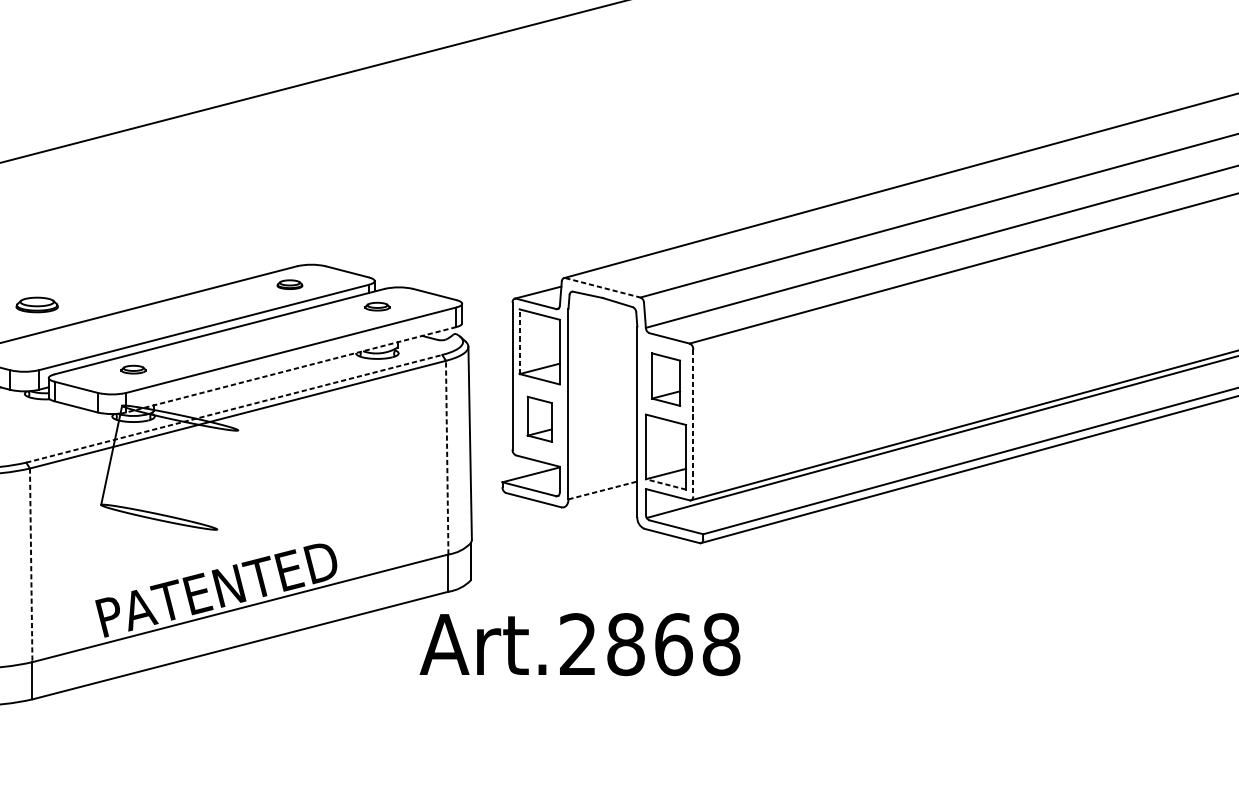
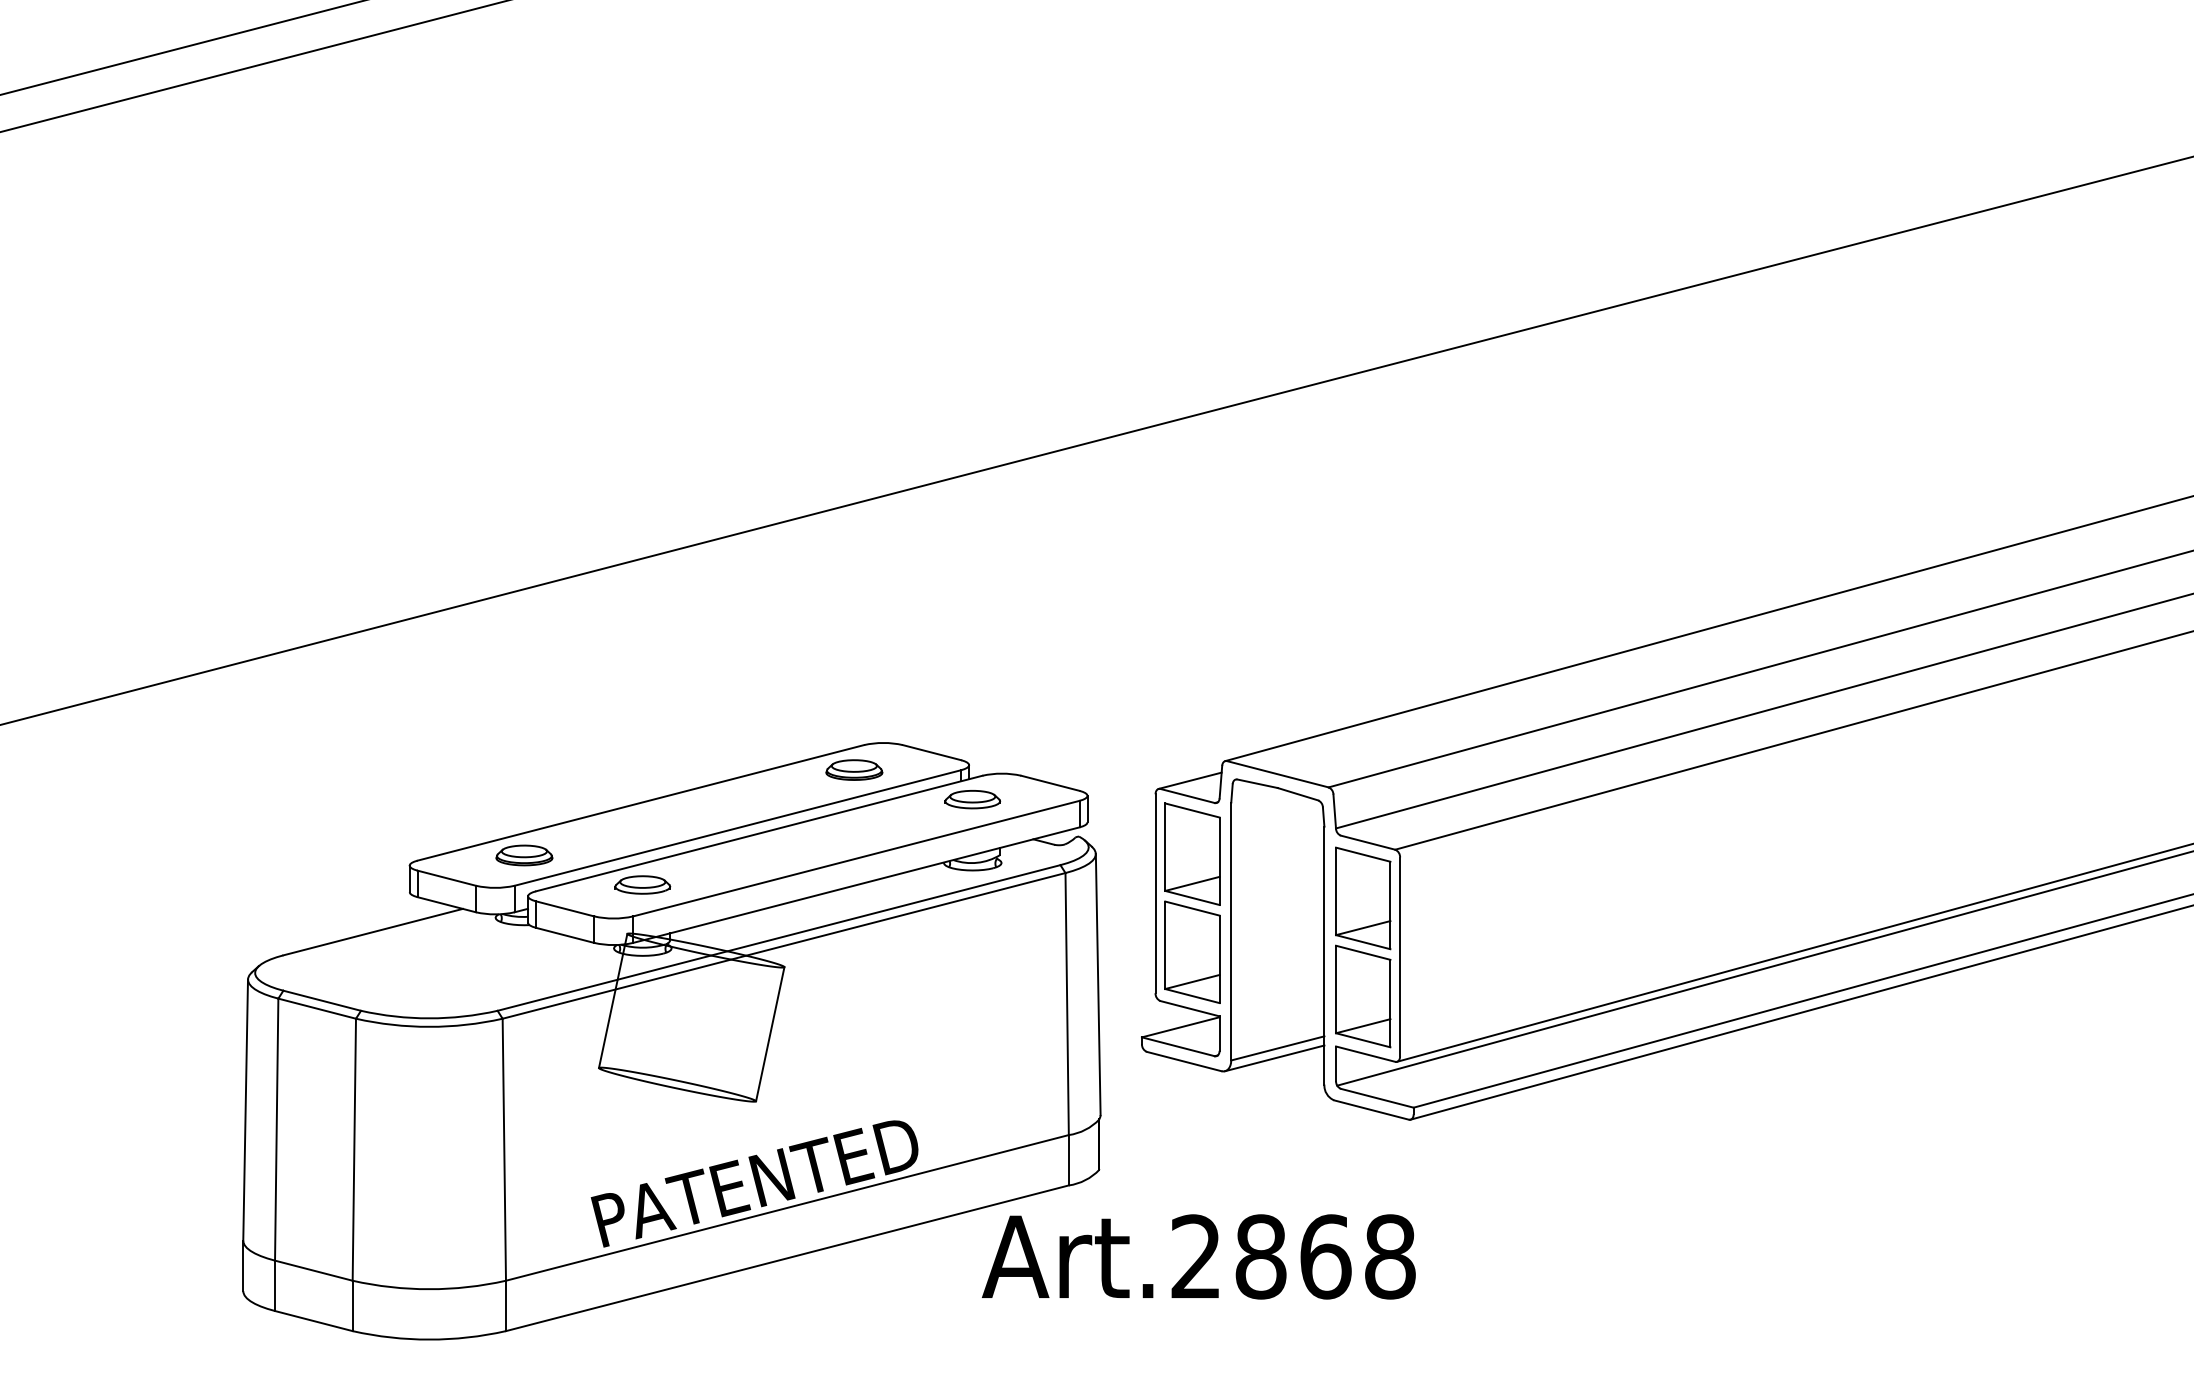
part: (290, 284) -> (854, 769), size x1.67
line: (603, 288) -> (1278, 774), dashed -> solid
part: (37, 305) -> (524, 855), moved
part: (377, 306) -> (972, 799), size x1.67
line: (519, 341) -> (1165, 847), dashed -> solid
part: (133, 369) -> (642, 884), size x1.67
line: (291, 370) -> (856, 885), dashed -> solid
part: (666, 379) -> (1363, 898), size x1.43
line: (234, 408) -> (779, 937), dashed -> solid
part: (539, 418) -> (1192, 951), size x1.67
line: (693, 423) -> (1400, 957), dashed -> solid
line: (447, 457) -> (1067, 1003), dashed -> solid
line: (227, 480) -> (770, 1034), added
line: (665, 484) -> (1362, 1040), dashed -> solid
line: (603, 490) -> (1278, 1048), dashed -> solid
line: (600, 497) -> (1274, 1058), added
line: (31, 565) -> (504, 1150), dashed -> solid
text: (579, 644) -> (1198, 1256), moved

